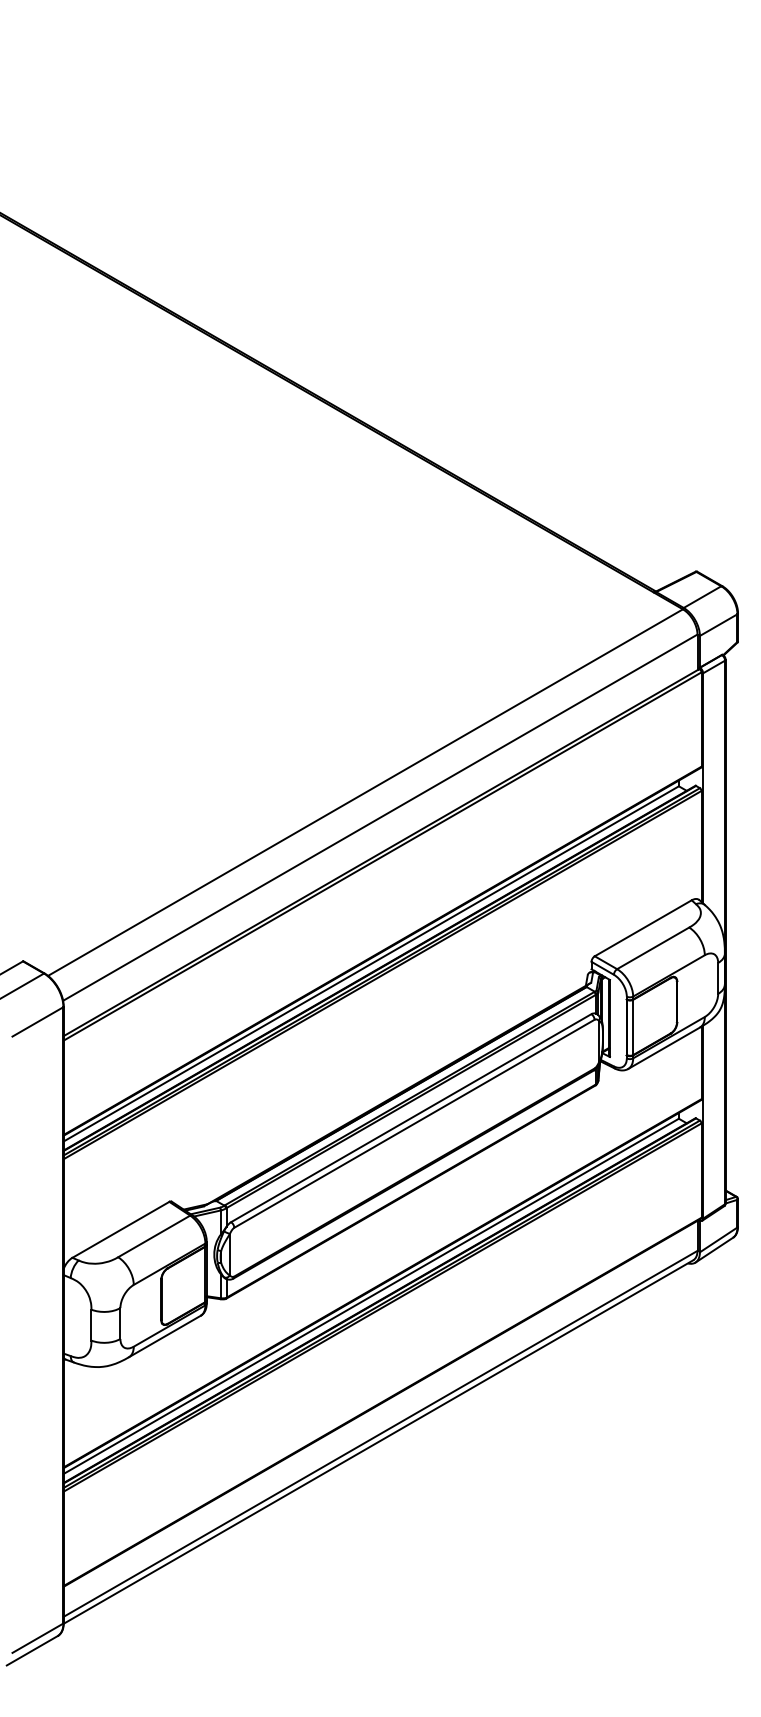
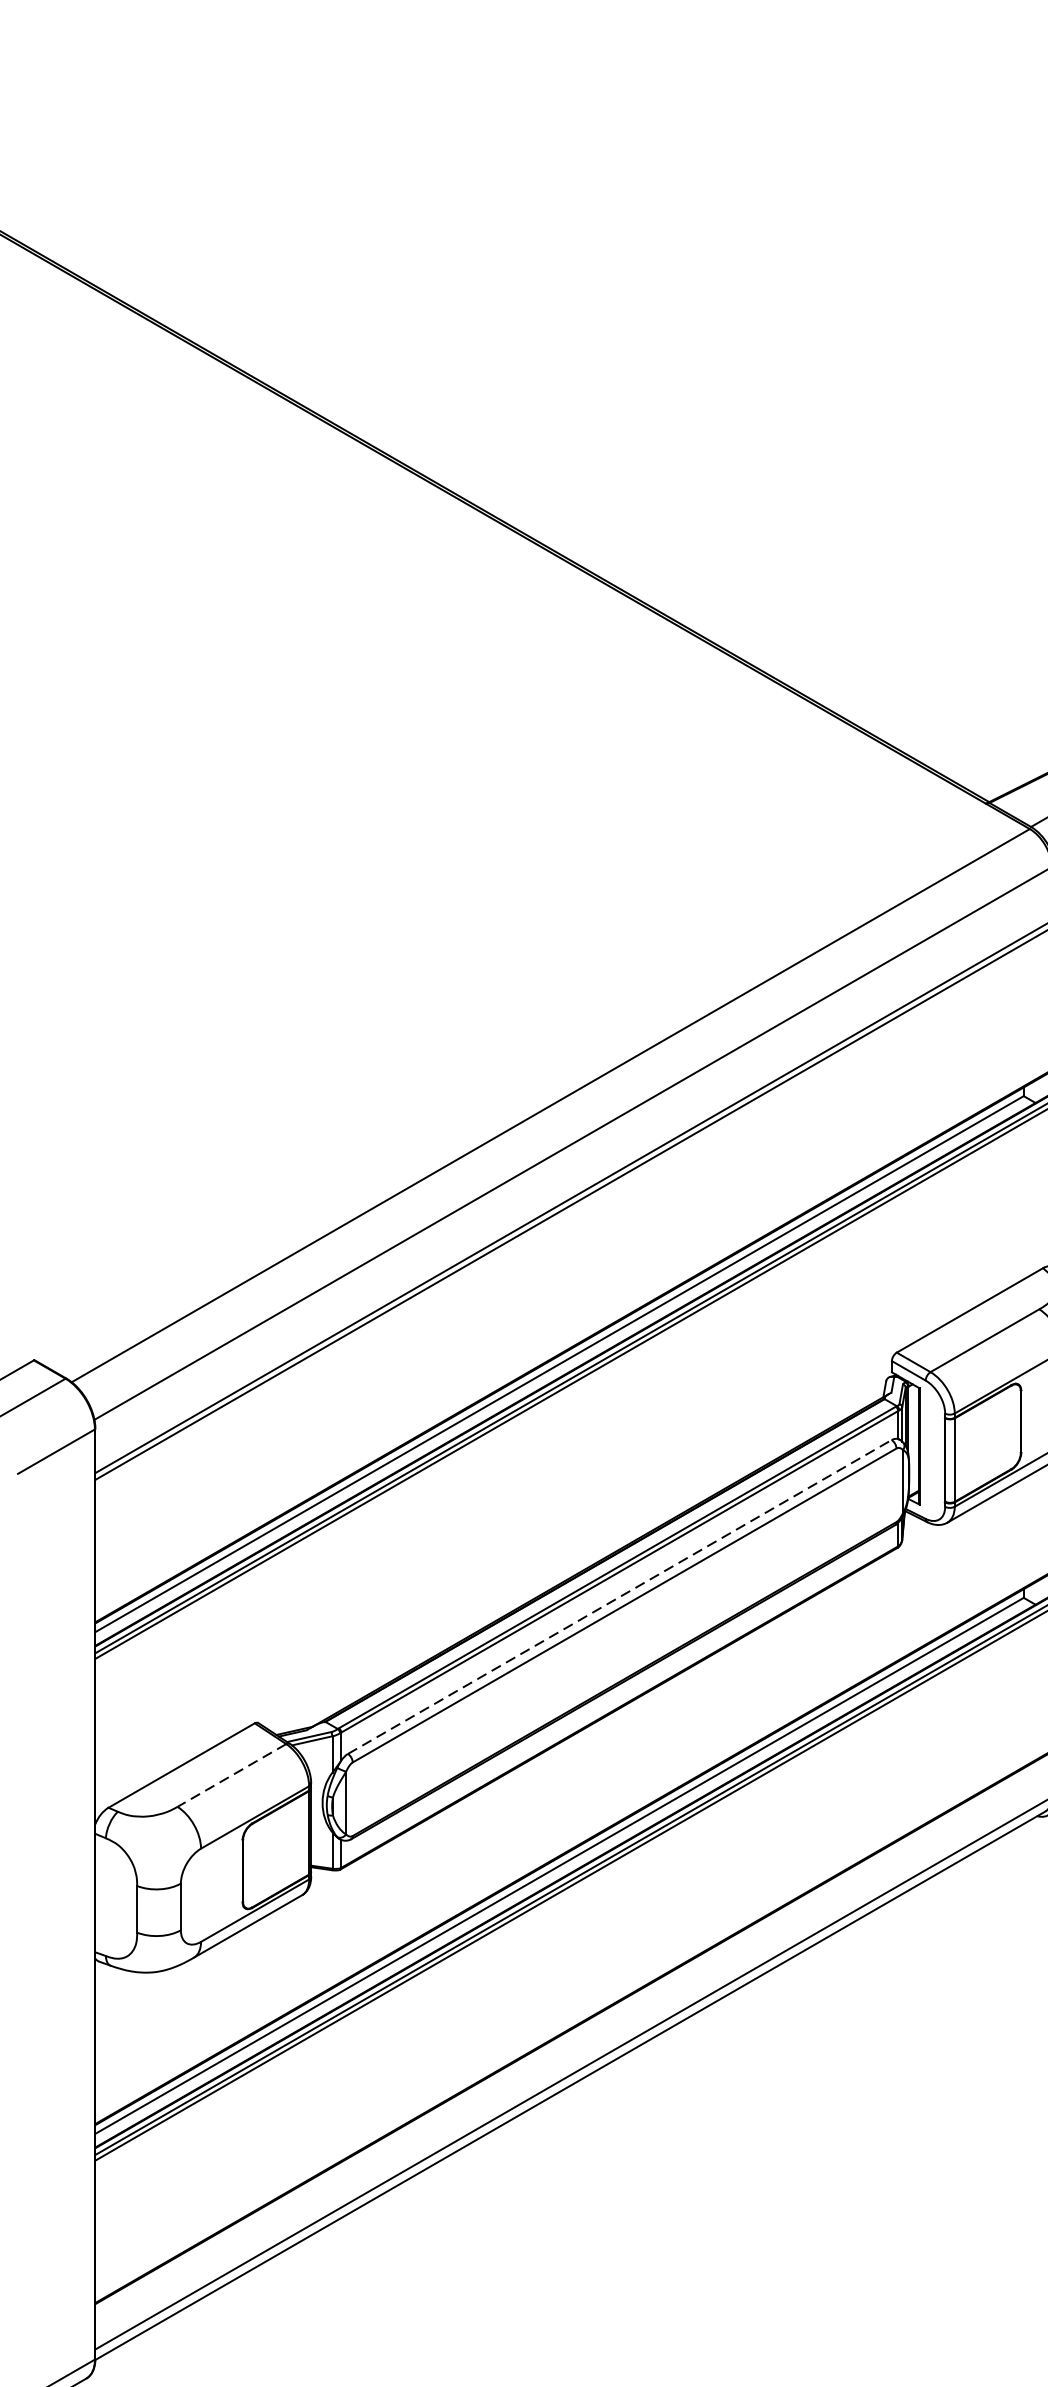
line: (411, 1117) -> (620, 1595), solid -> dashed
line: (154, 1236) -> (232, 1775), solid -> dashed

